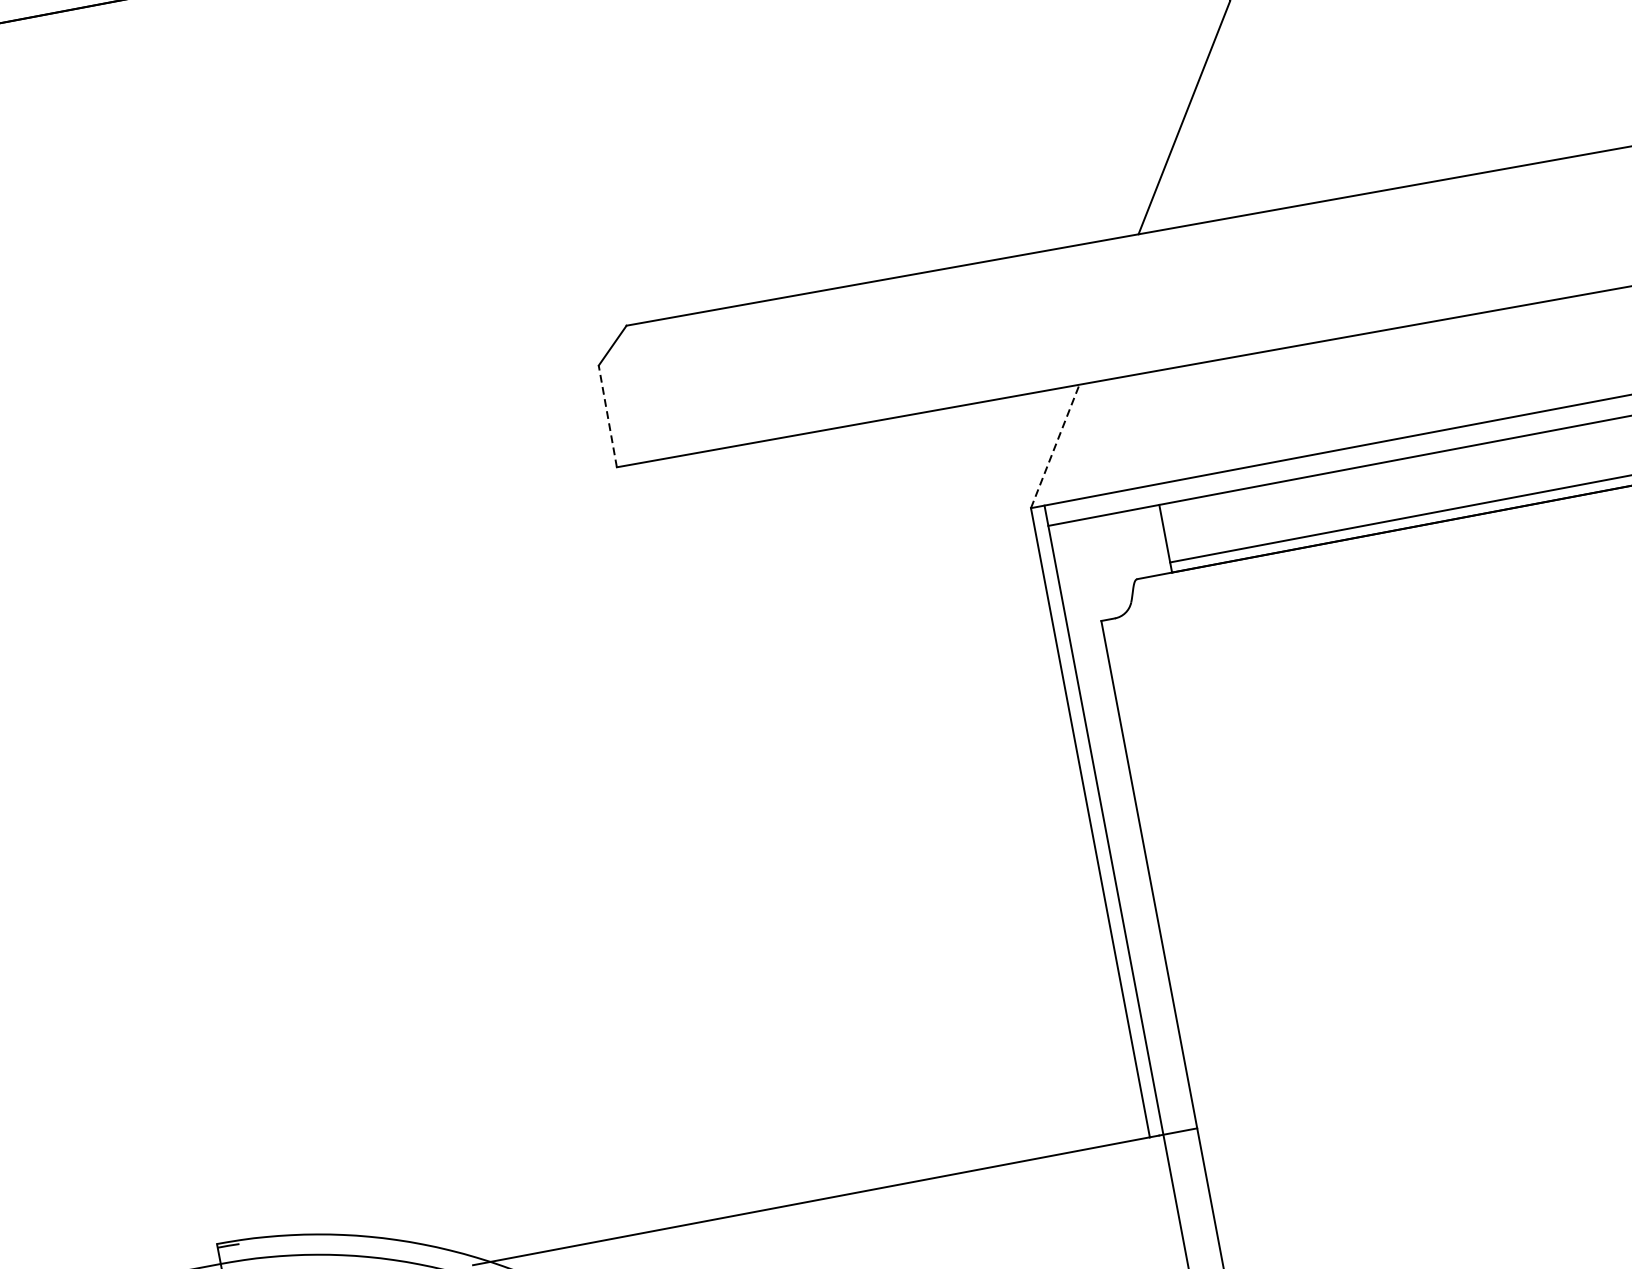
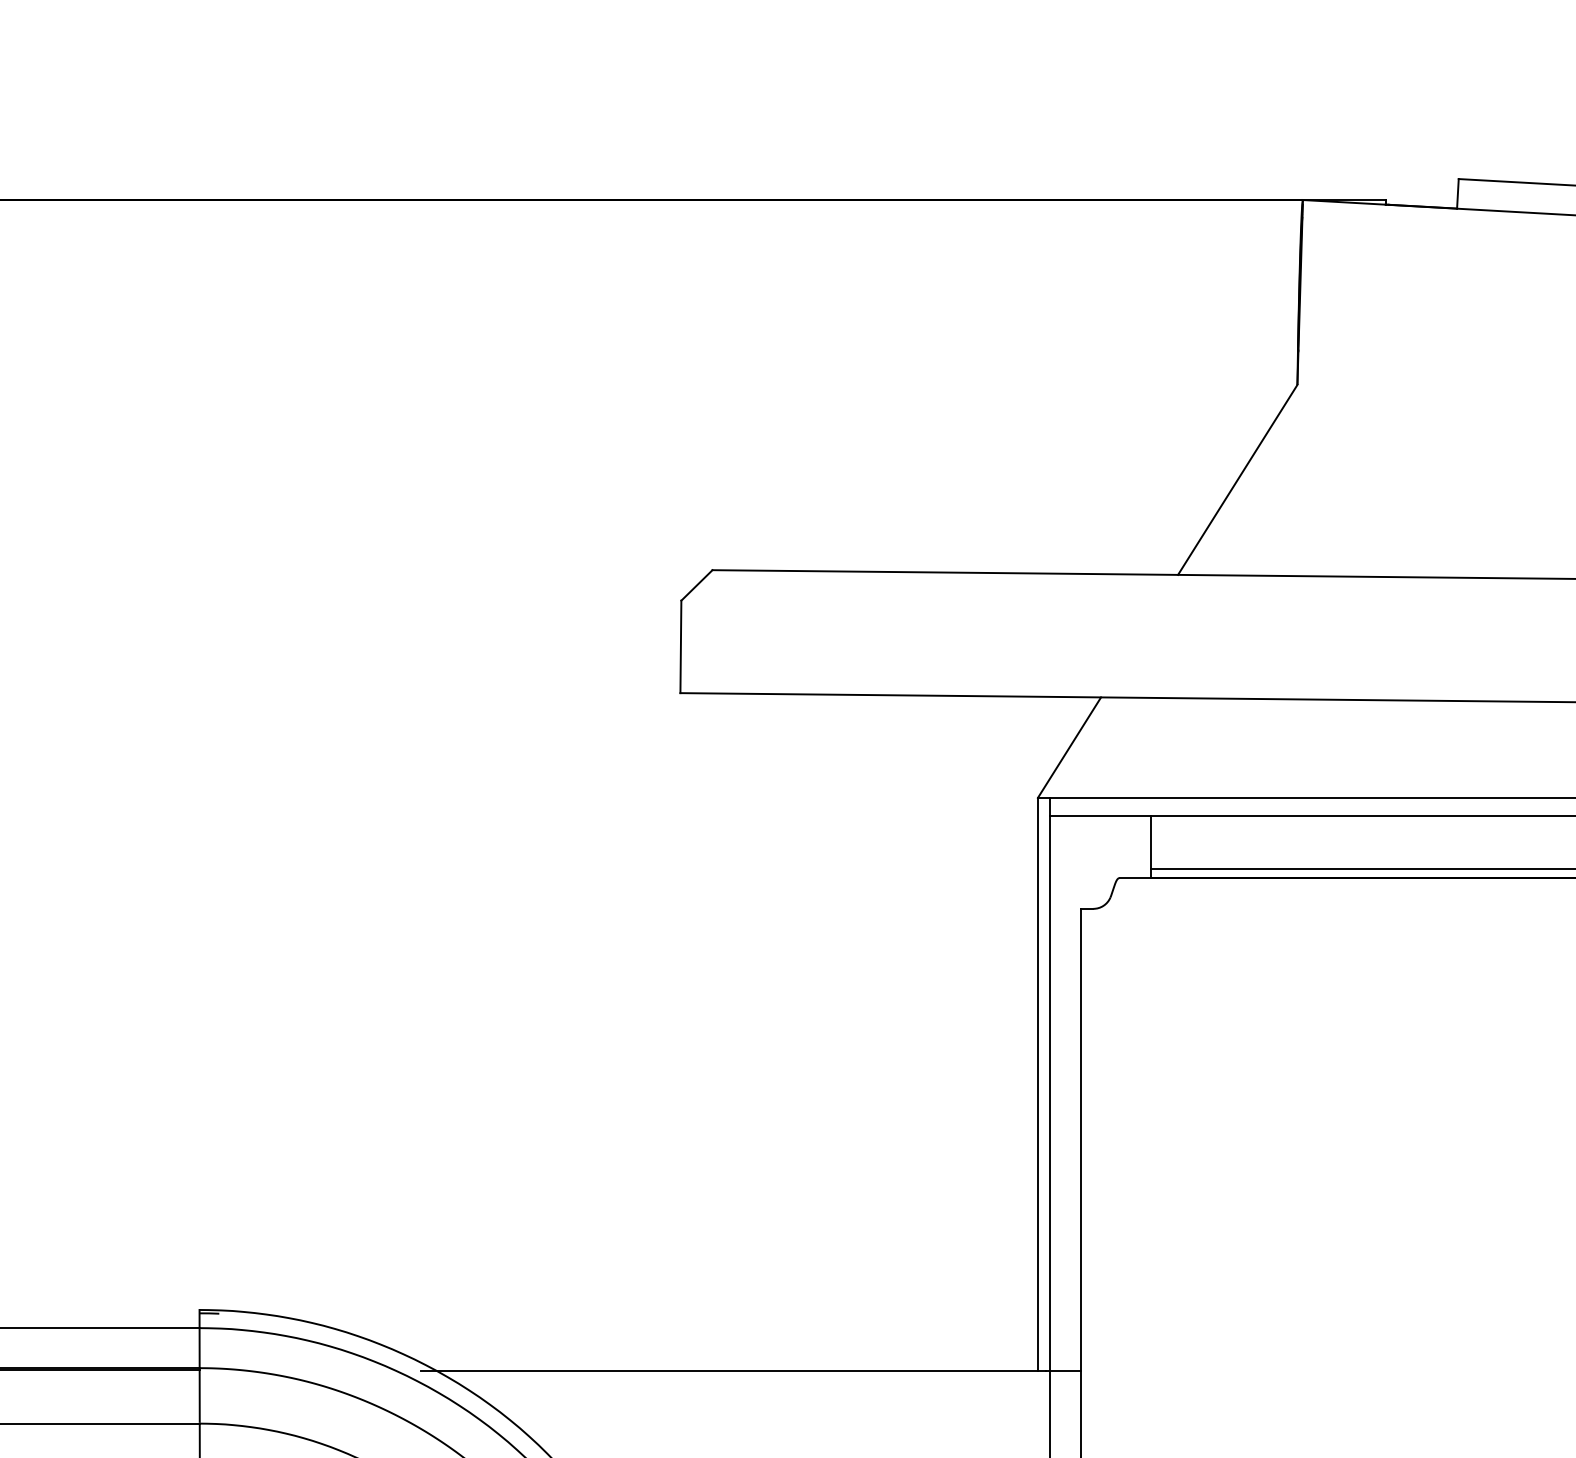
line: (607, 416) -> (680, 646), dashed -> solid
line: (1055, 446) -> (1069, 747), dashed -> solid

